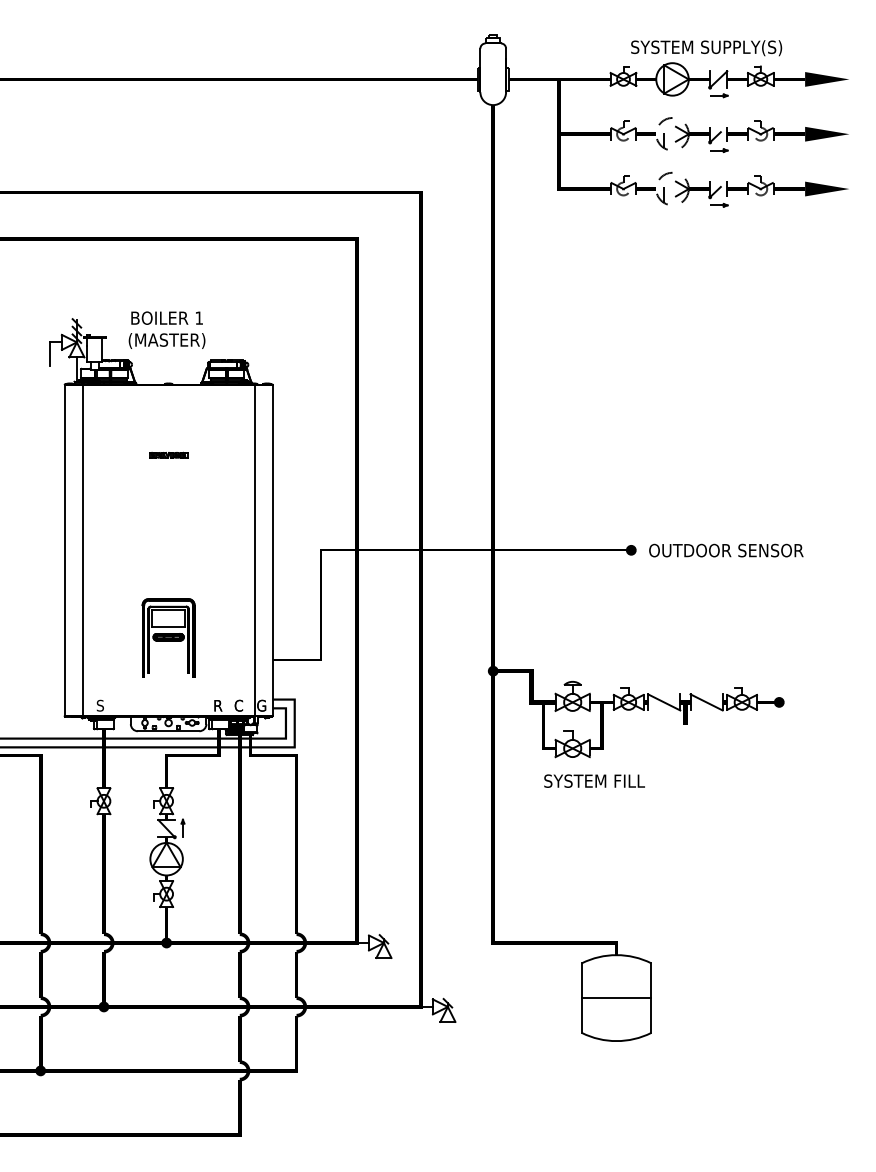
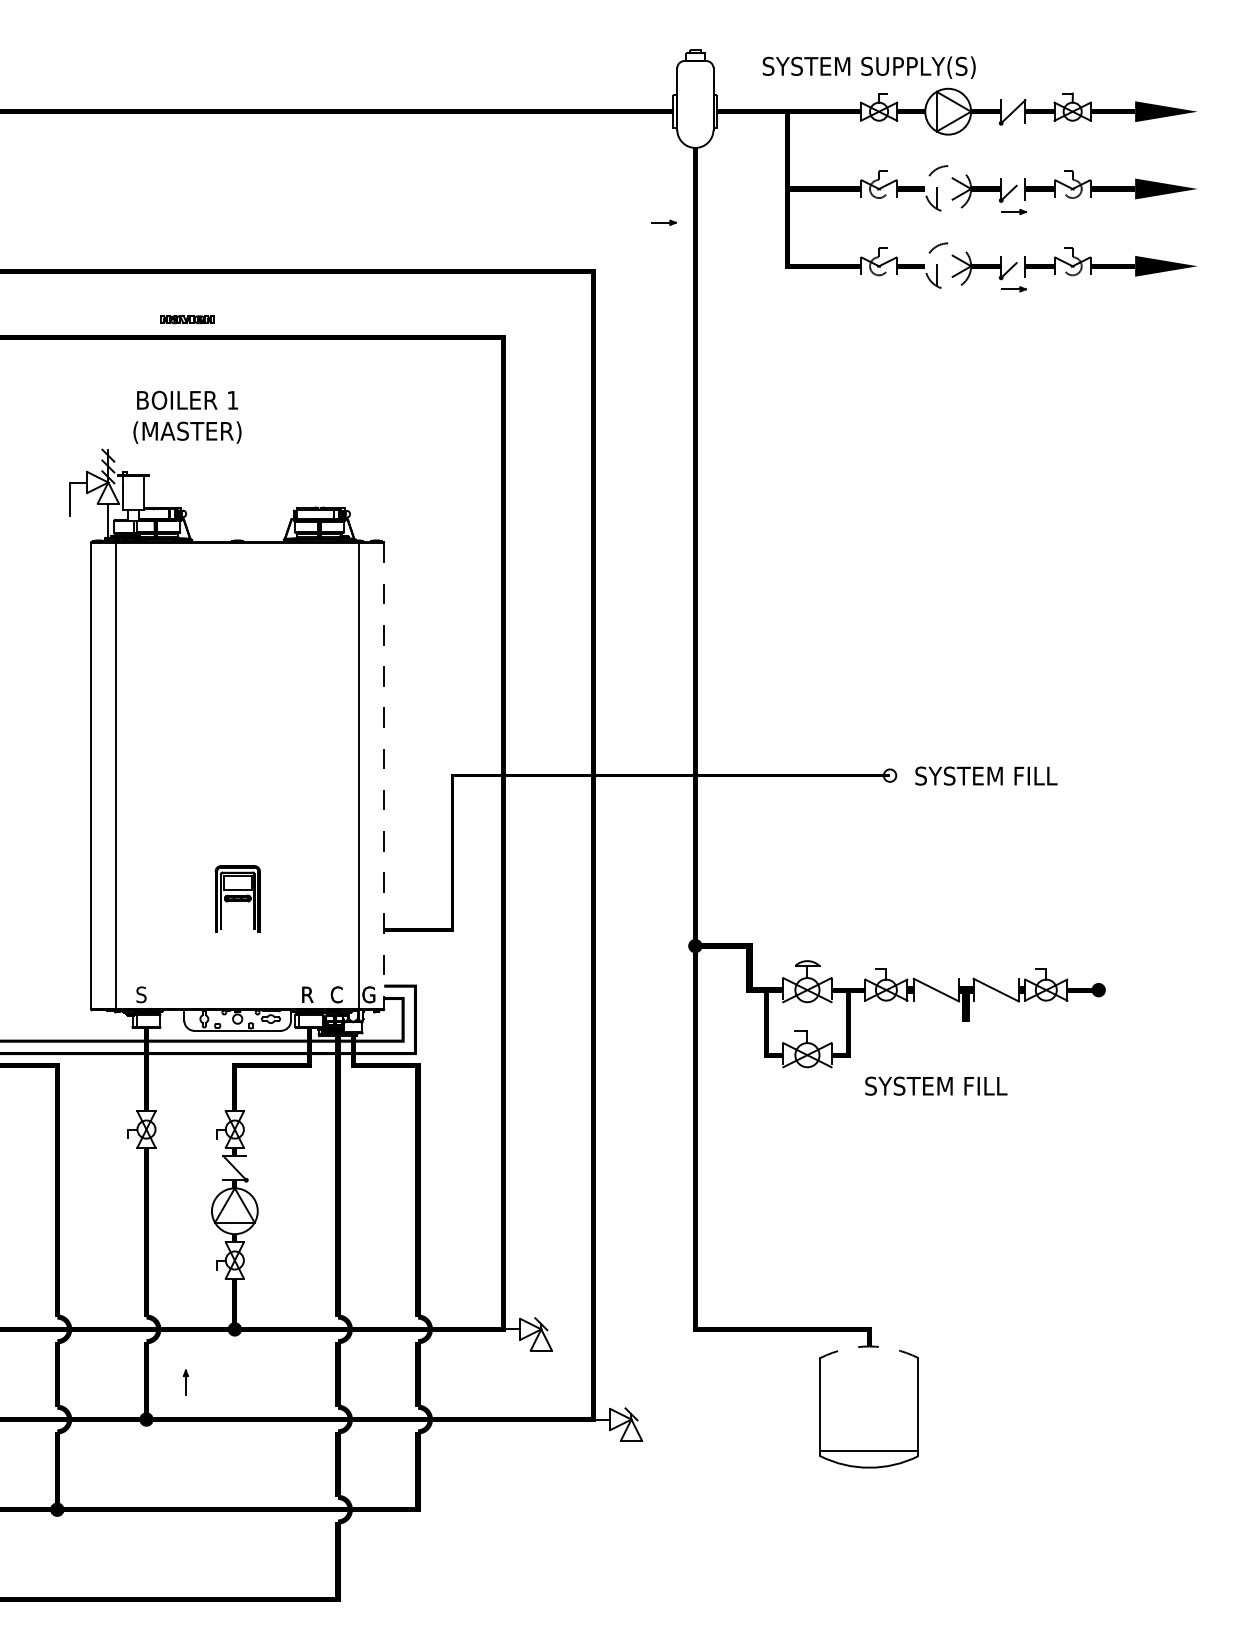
text: (706, 48) -> (868, 67), moved
part: (718, 95) -> (663, 222), moved
text: (167, 329) -> (187, 416), moved
part: (168, 455) -> (187, 319), moved
line: (272, 550) -> (384, 776), solid -> dashed
fill: (630, 550) -> (889, 775), removed
text: (725, 550) -> (1023, 775), OUTDOOR SENSOR -> SYSTEM FILL
part: (168, 637) -> (237, 898), size x0.6
text: (594, 780) -> (936, 1085), moved
part: (182, 828) -> (185, 1382), moved
arc: (616, 955) -> (869, 1346), solid -> dashed
line: (616, 998) -> (869, 1451), moved

